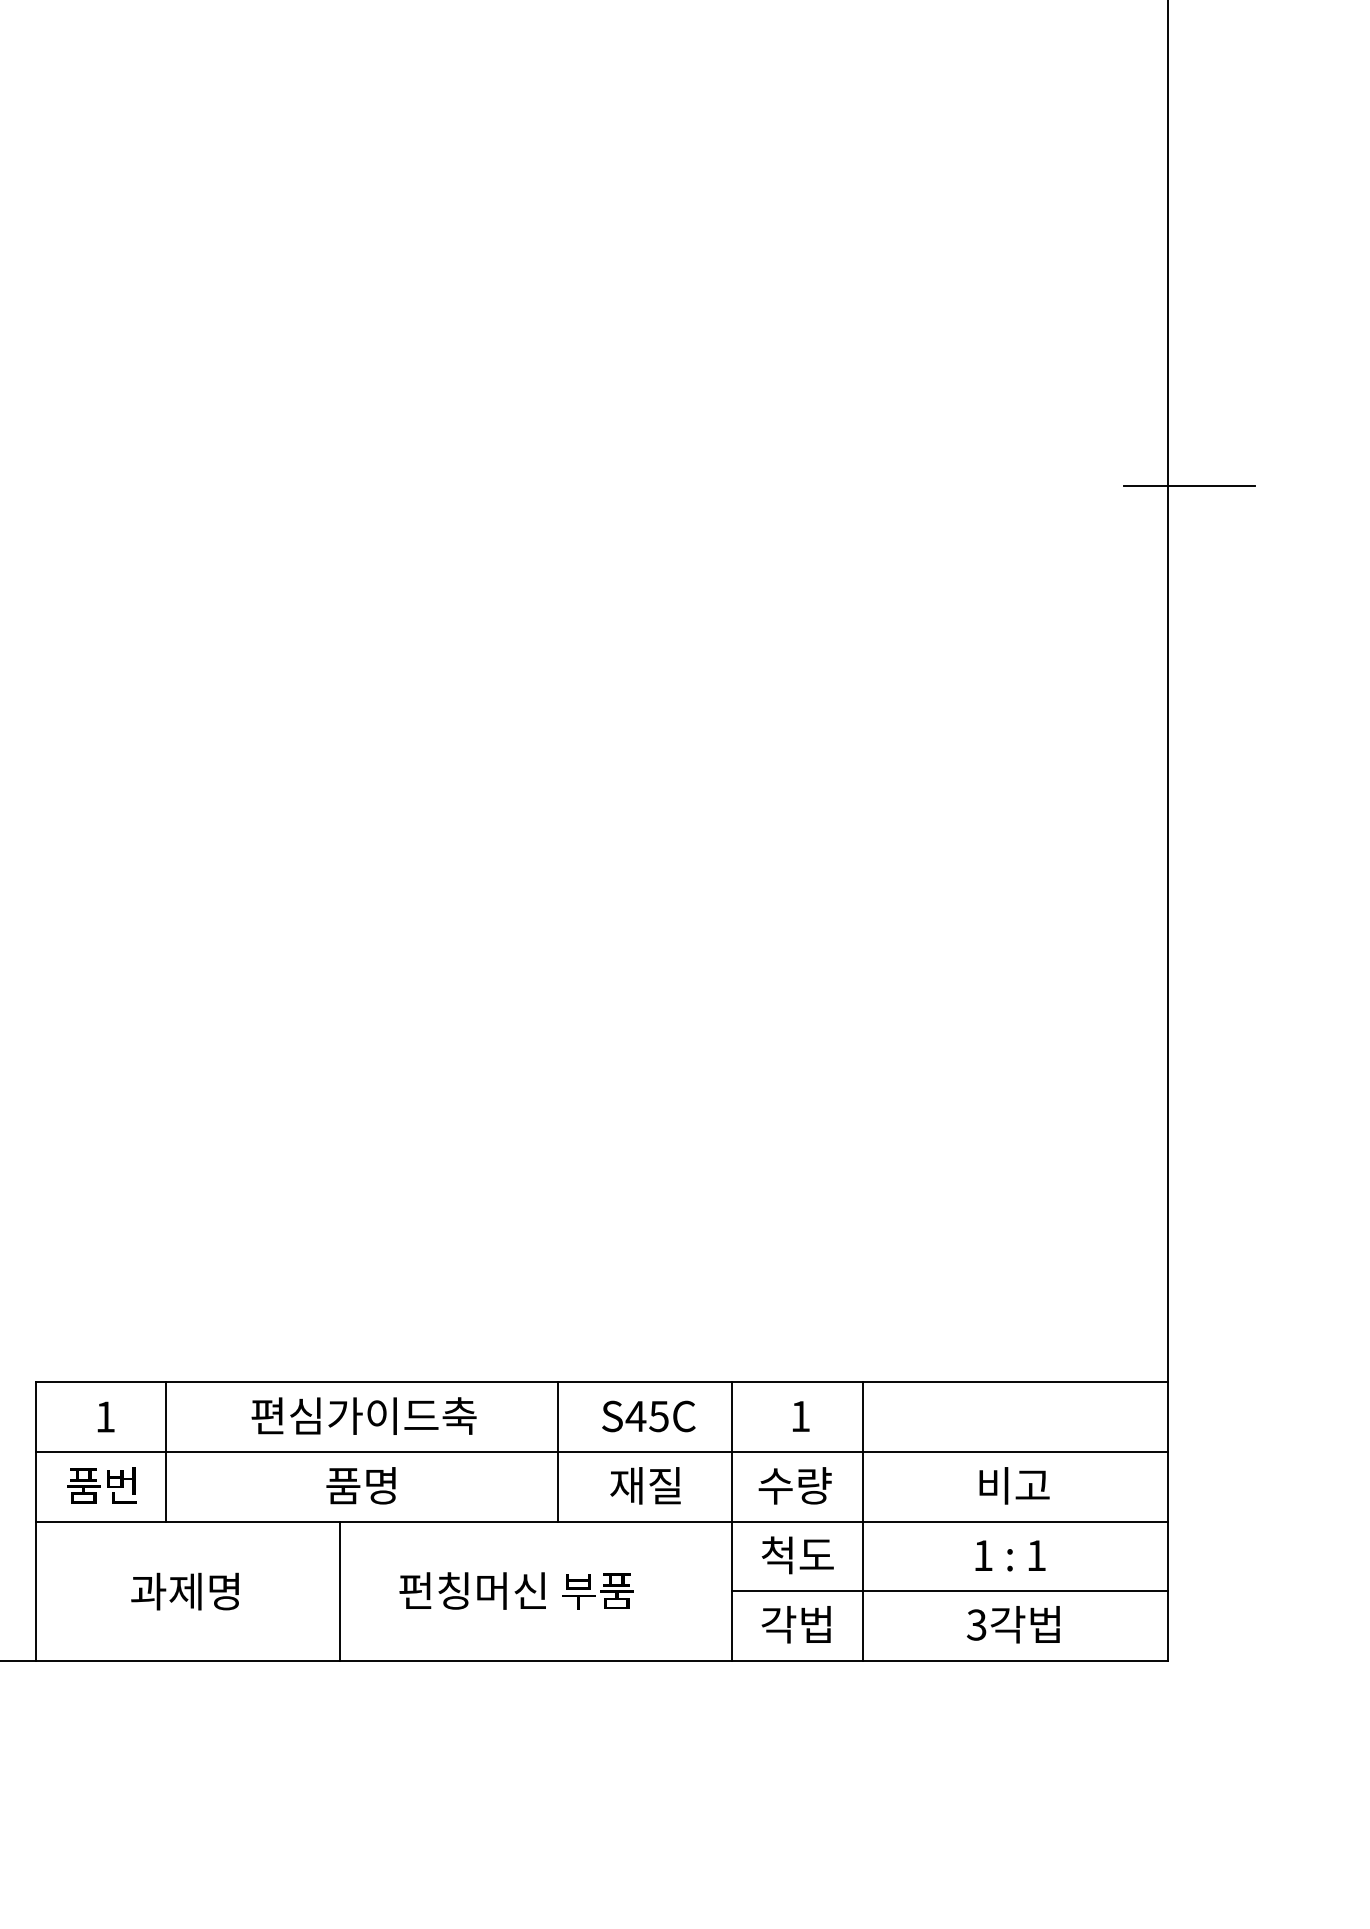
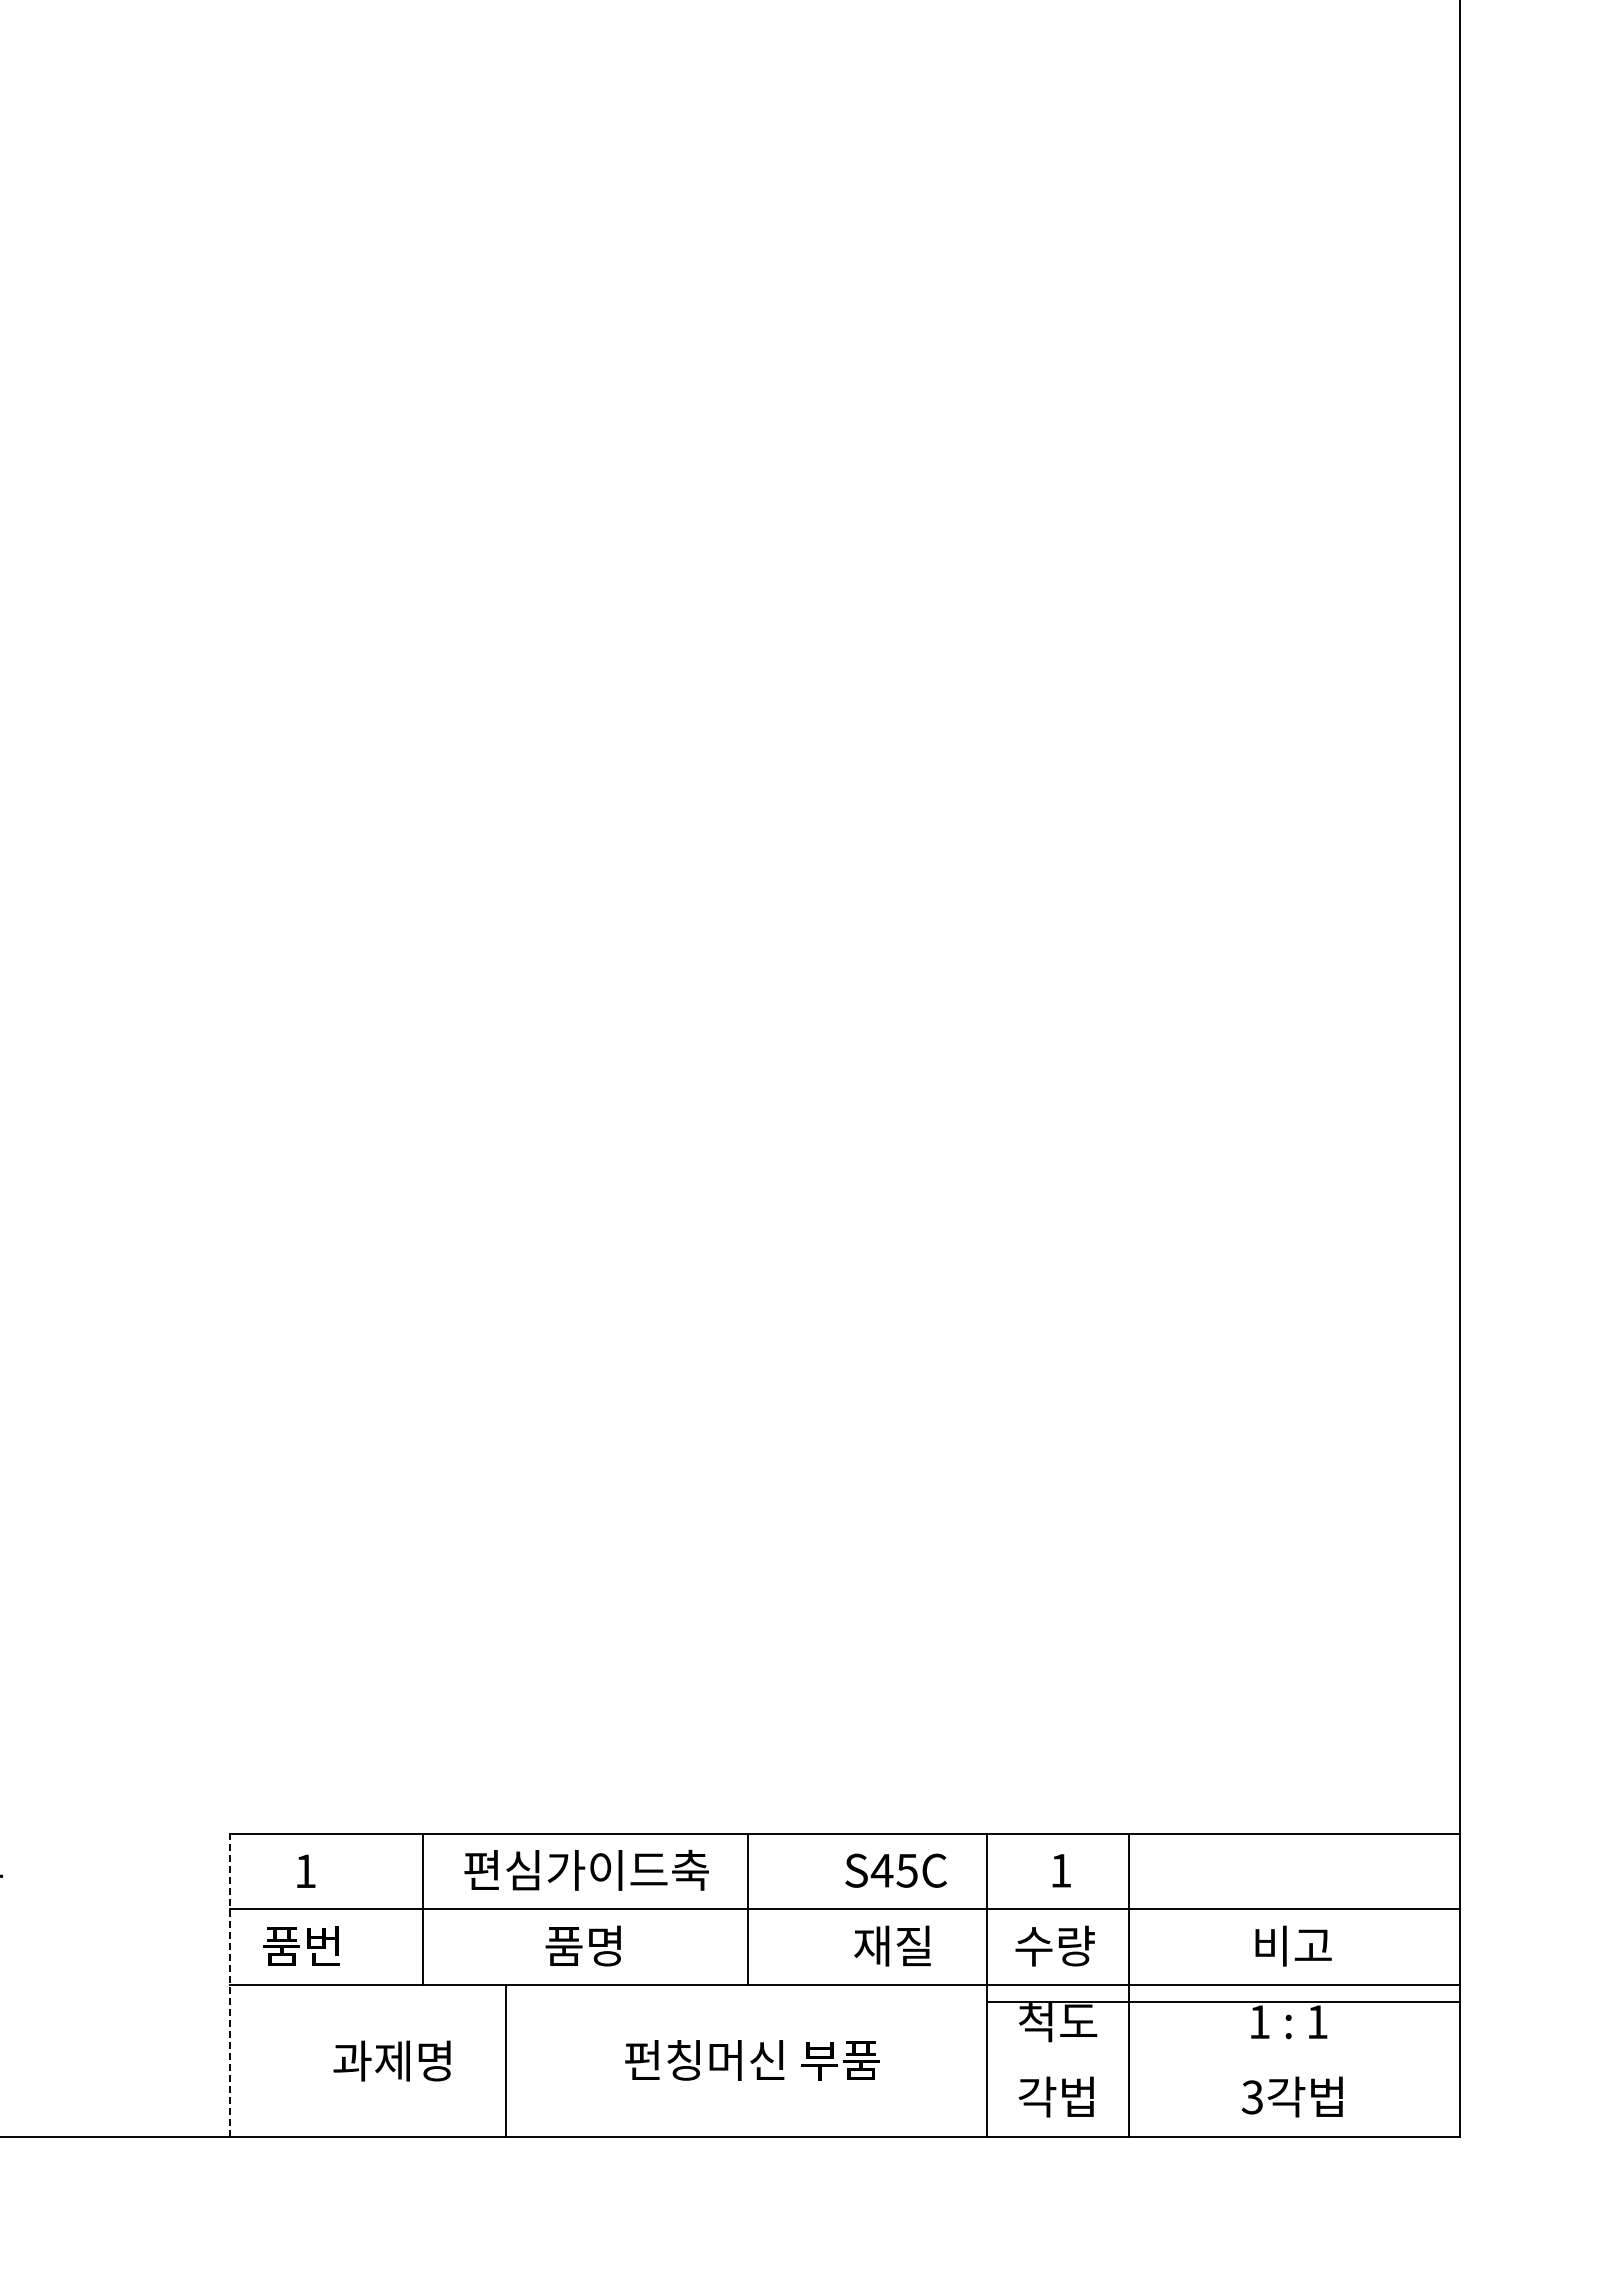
line: (1189, 486) -> (1483, 859), removed
line: (166, 1452) -> (422, 1909), moved
line: (558, 1452) -> (748, 1909), moved
line: (35, 1521) -> (229, 1984), solid -> dashed
line: (340, 1591) -> (505, 2060), moved
line: (949, 1591) -> (1222, 2001), moved

